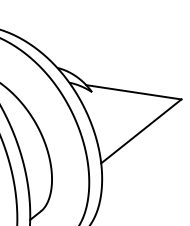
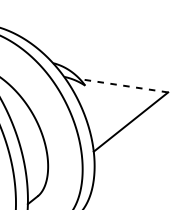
line: (133, 92) -> (123, 85), solid -> dashed

